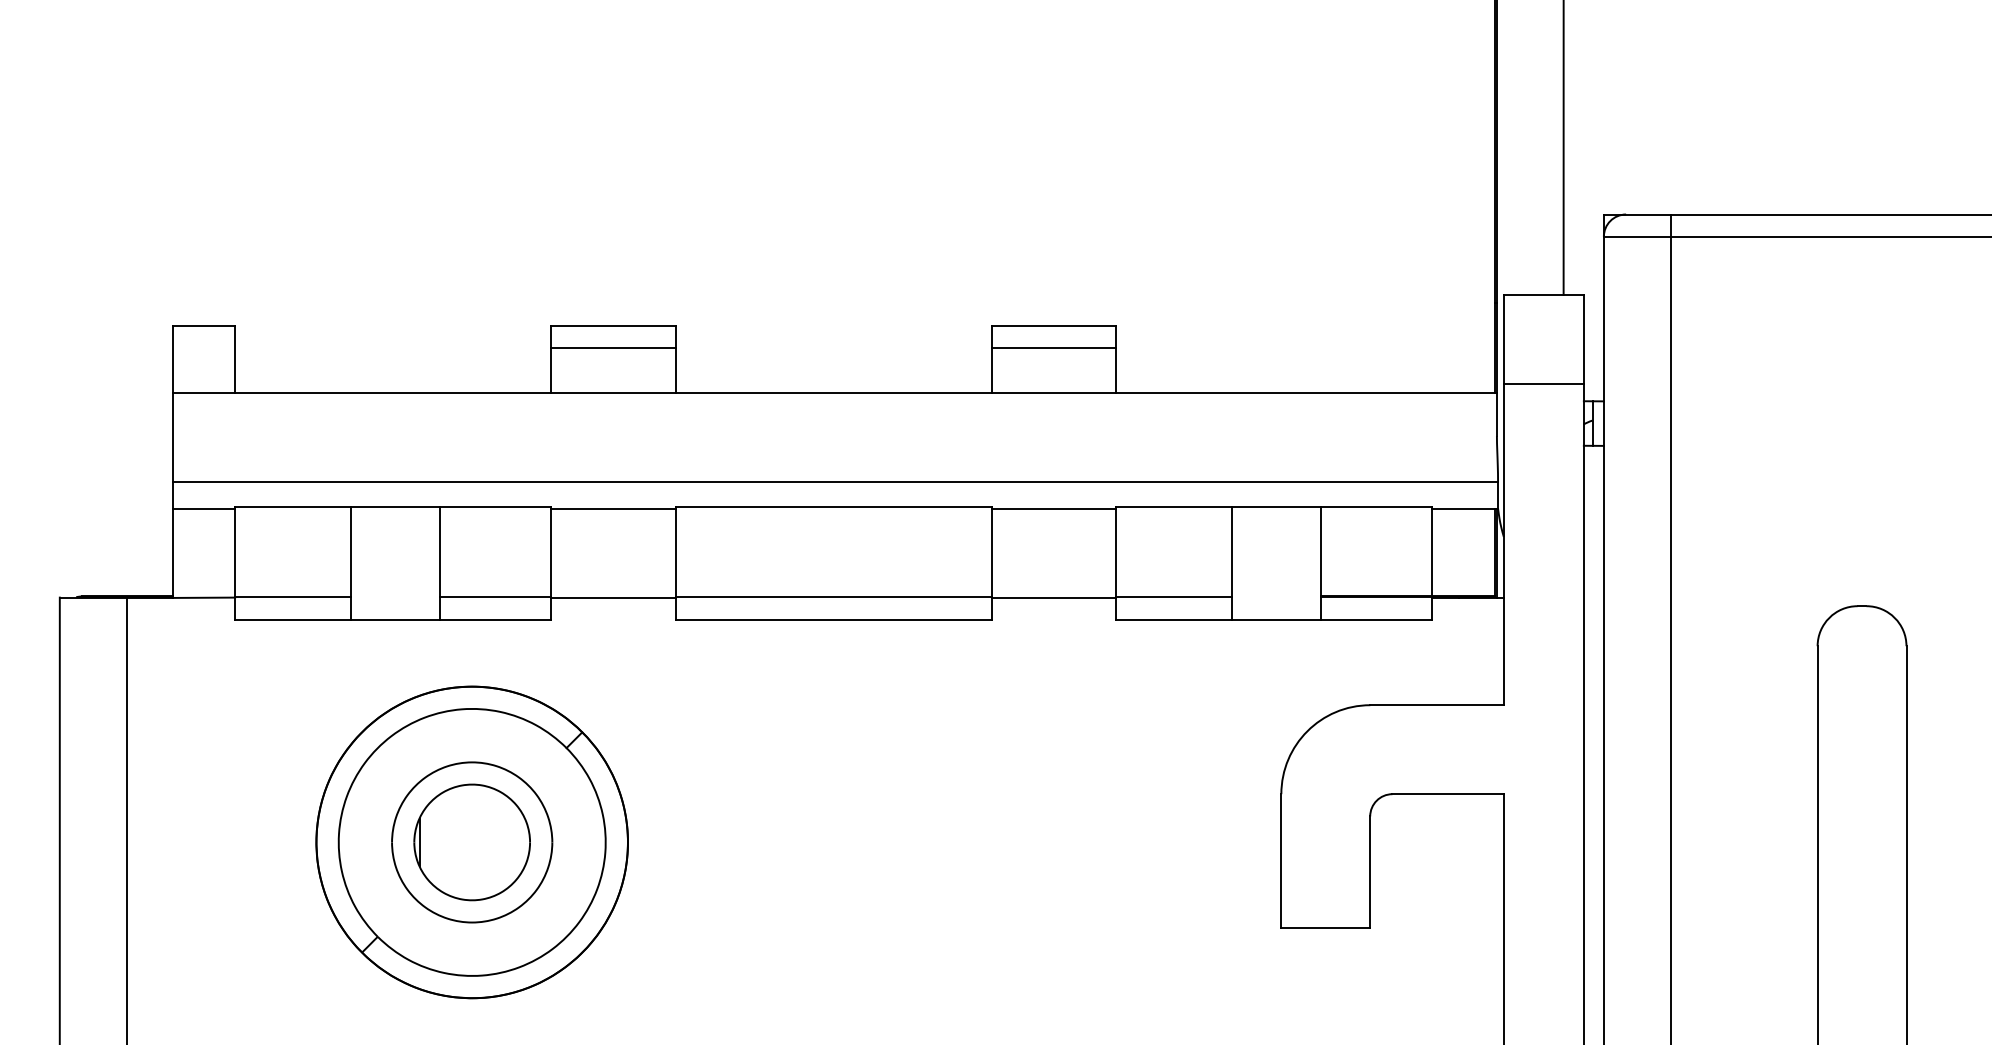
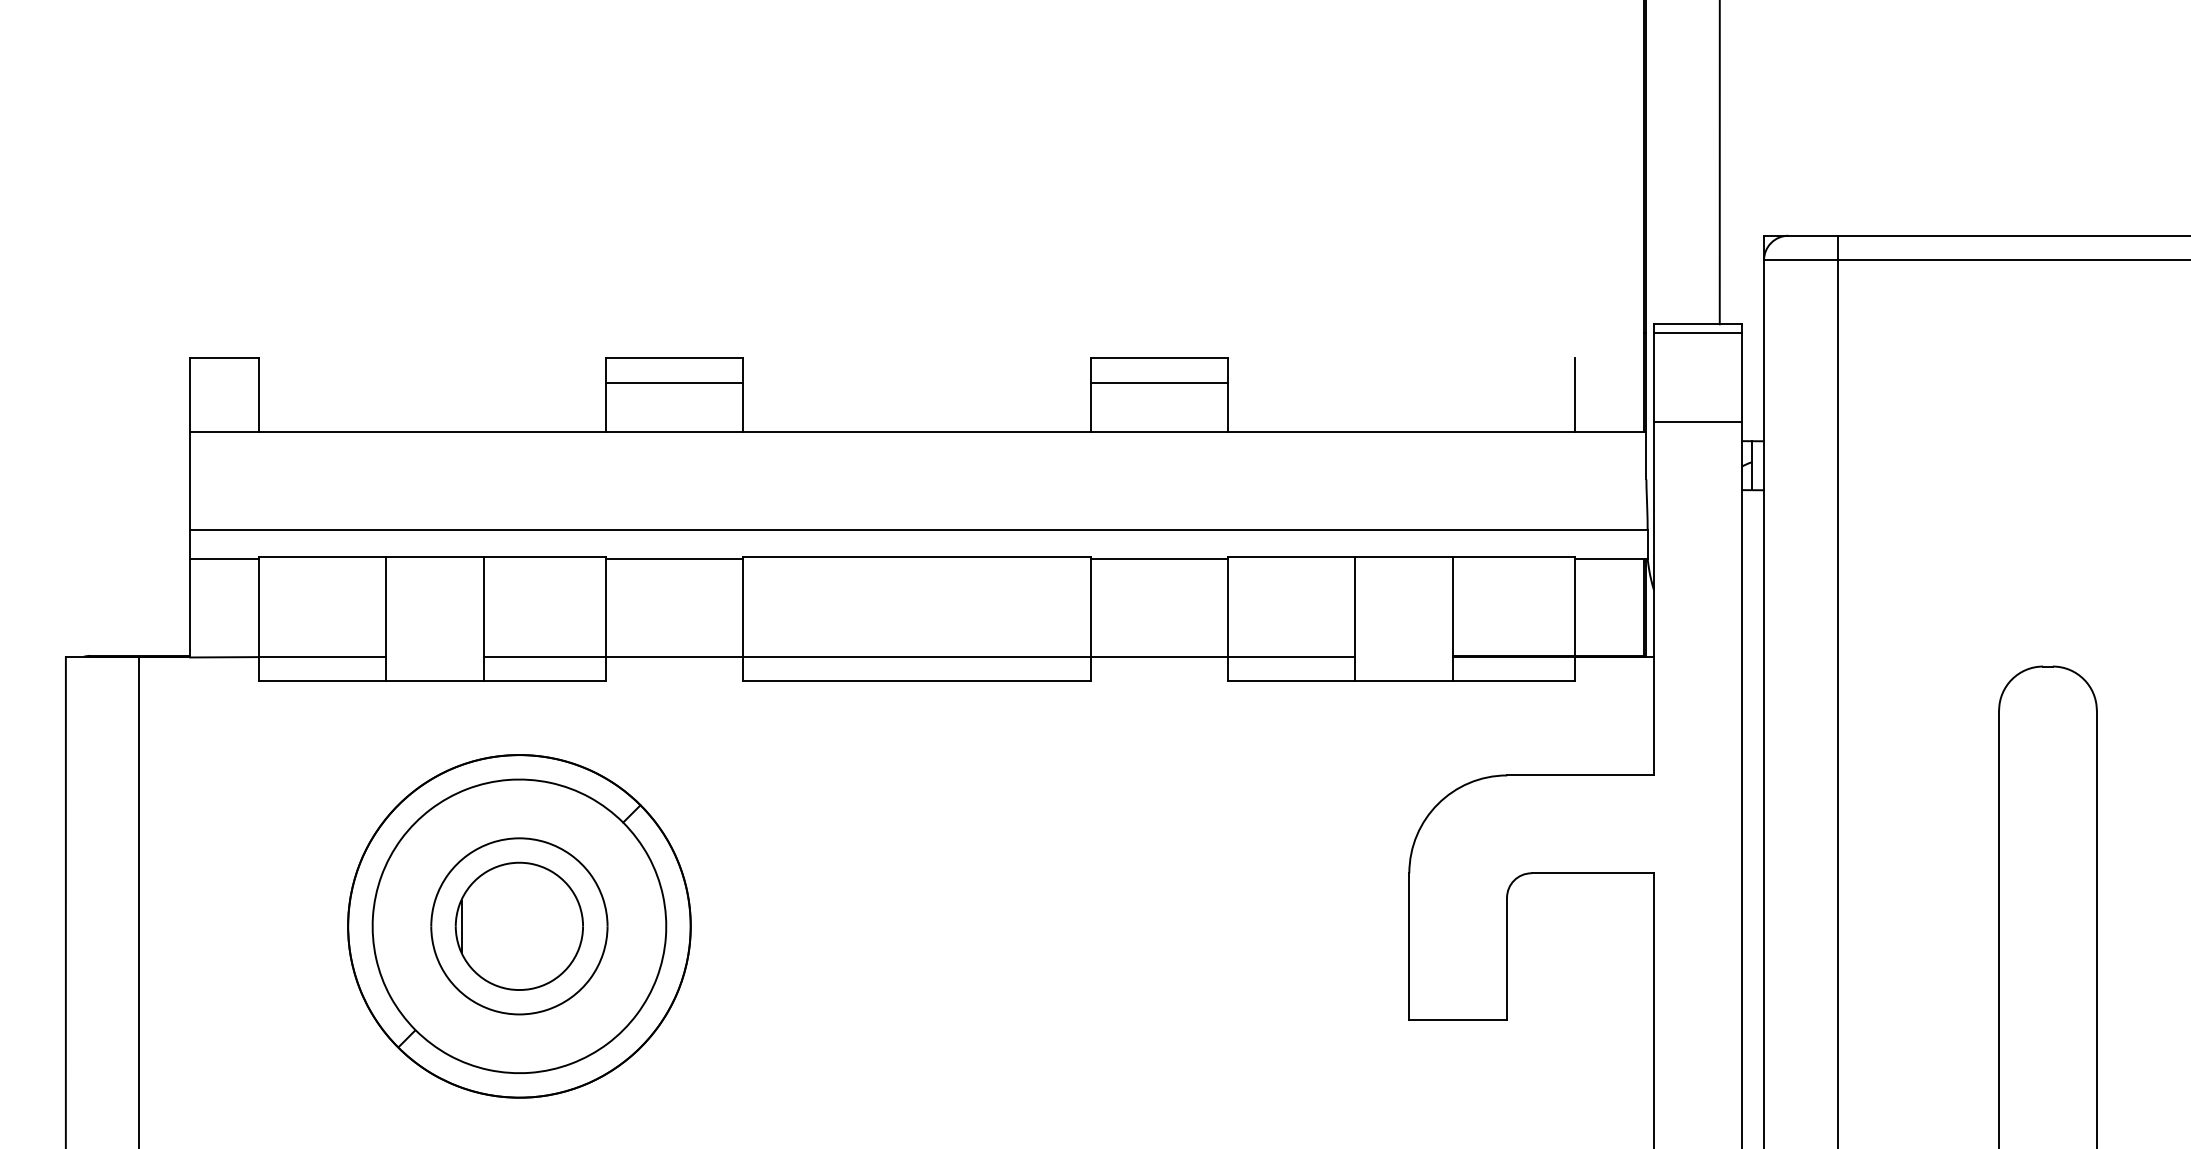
line: (1543, 303) -> (1697, 333), added
line: (1432, 358) -> (1575, 394), added

